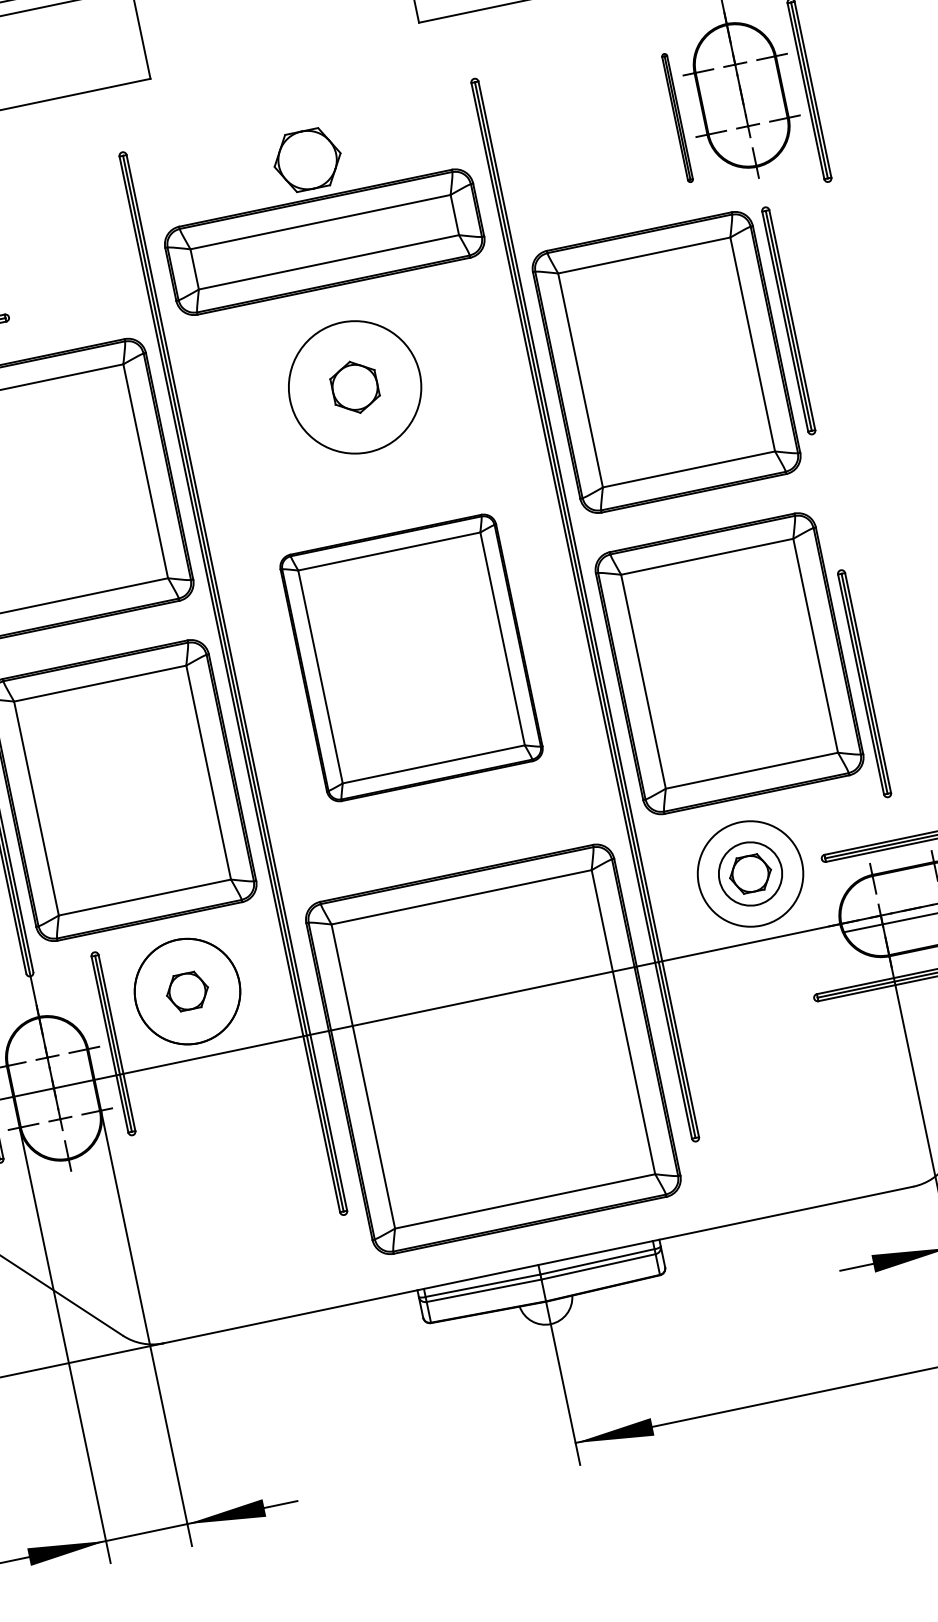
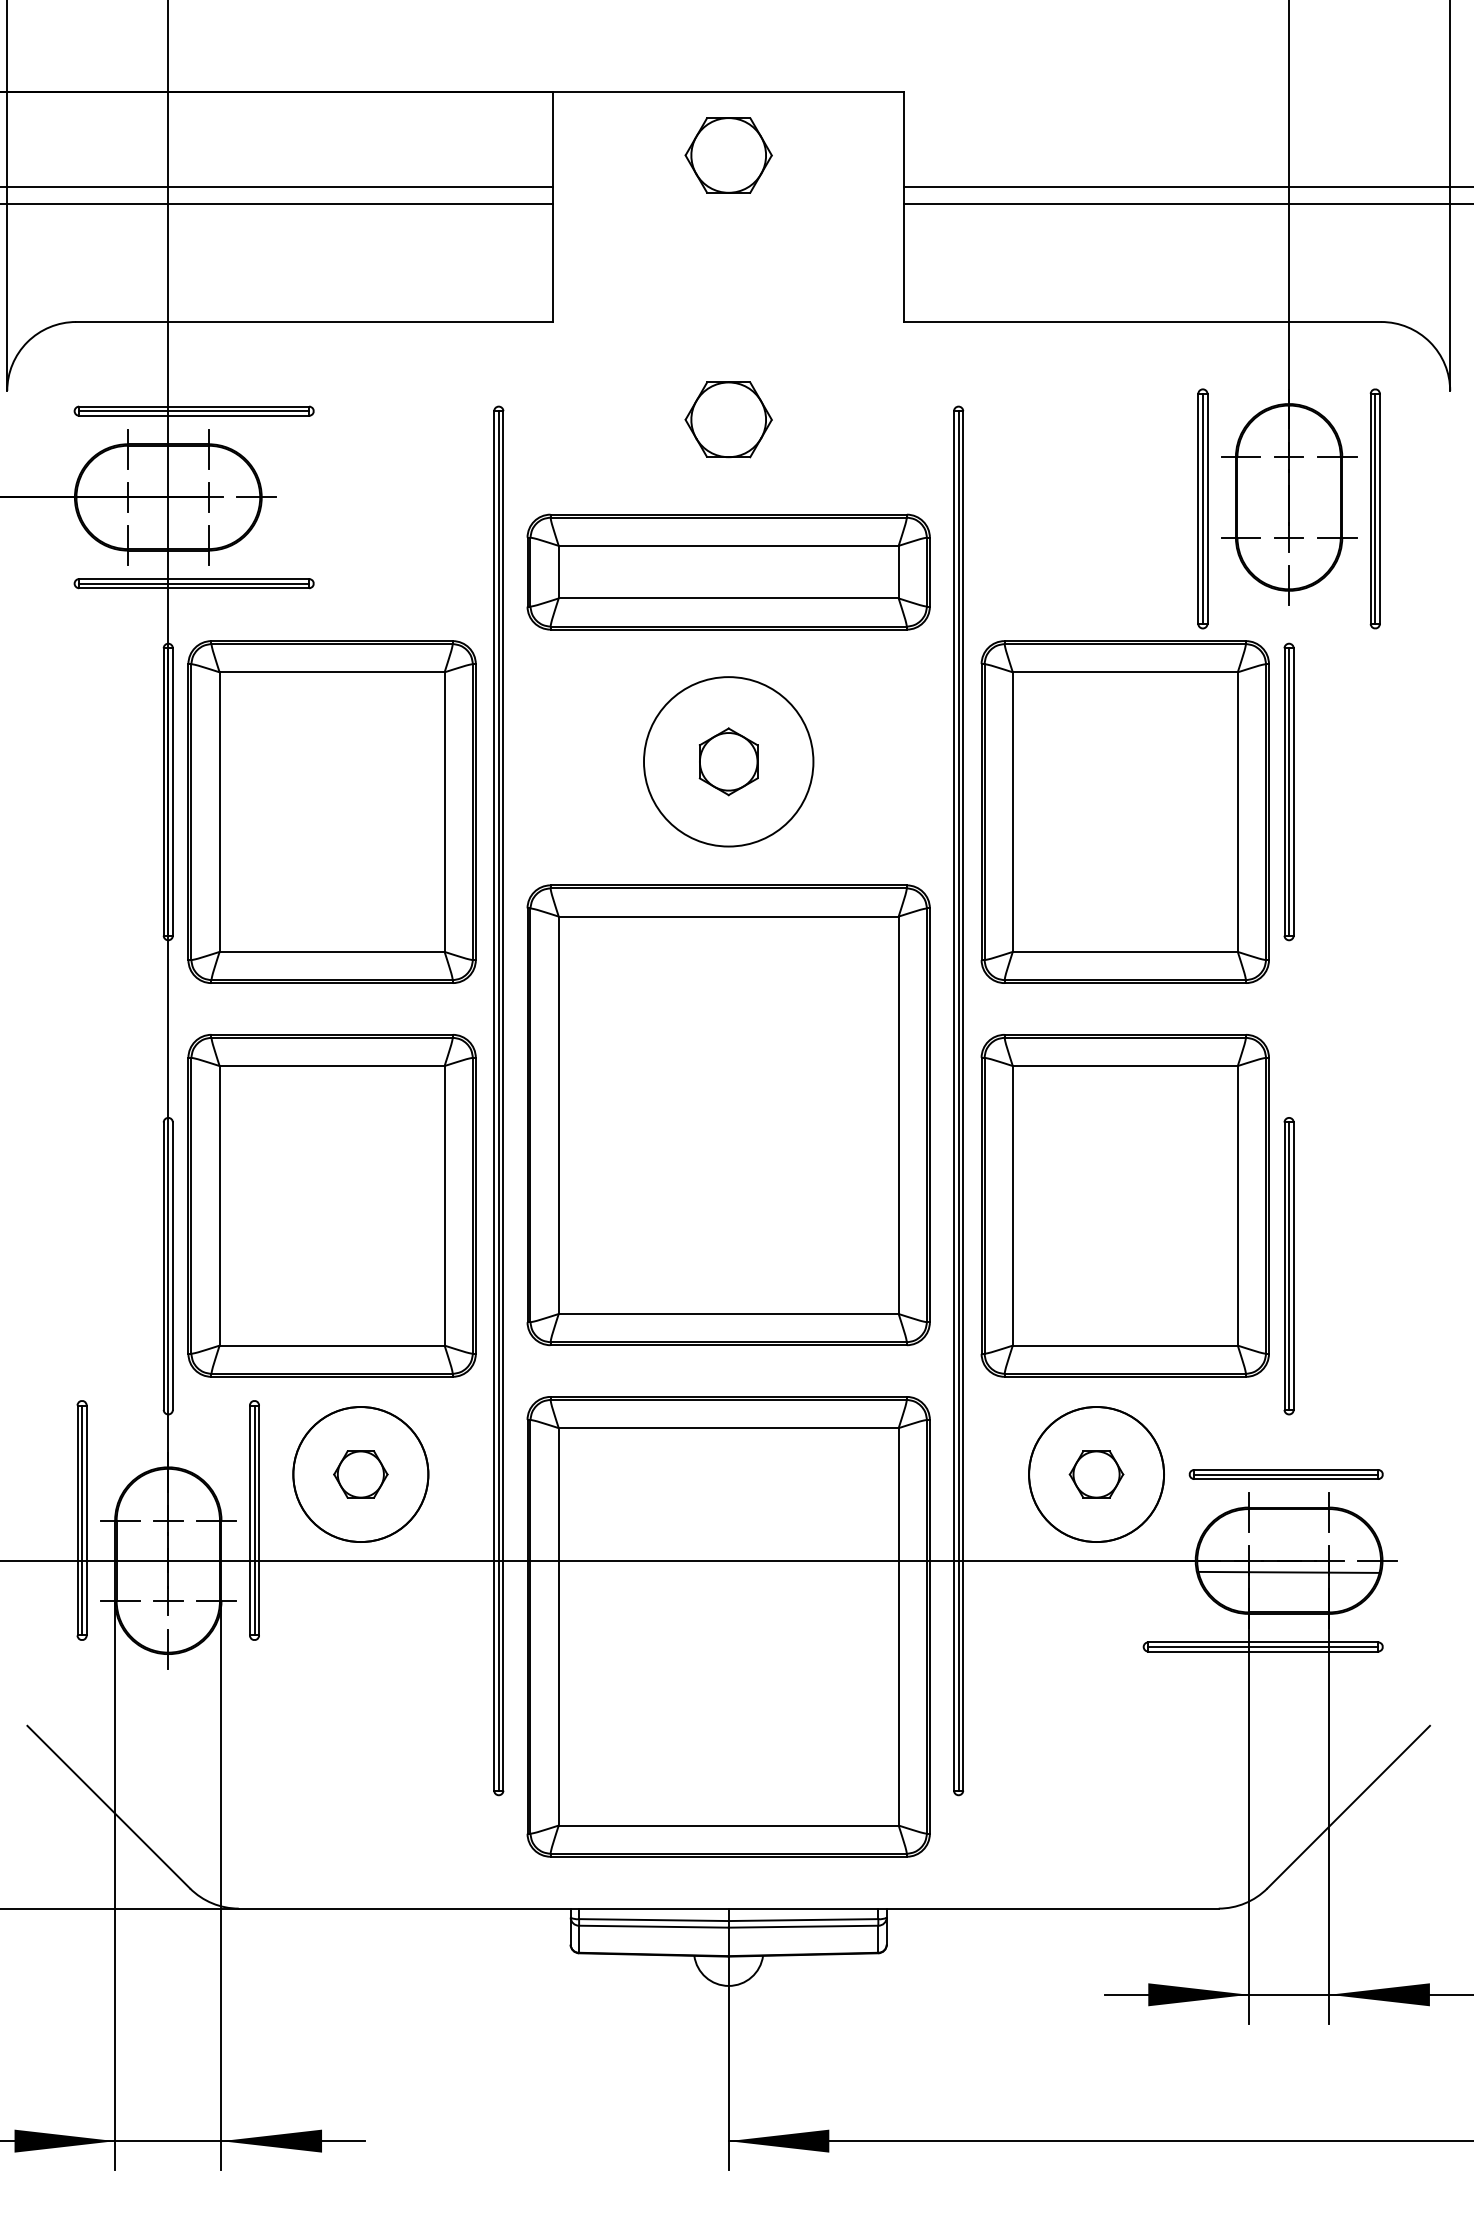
part: (677, 117) -> (1202, 508), size x1.43
part: (307, 159) -> (728, 419), moved
part: (411, 658) -> (728, 1115), size x1.43
circle: (750, 873) -> (1096, 1474), size x1.67

